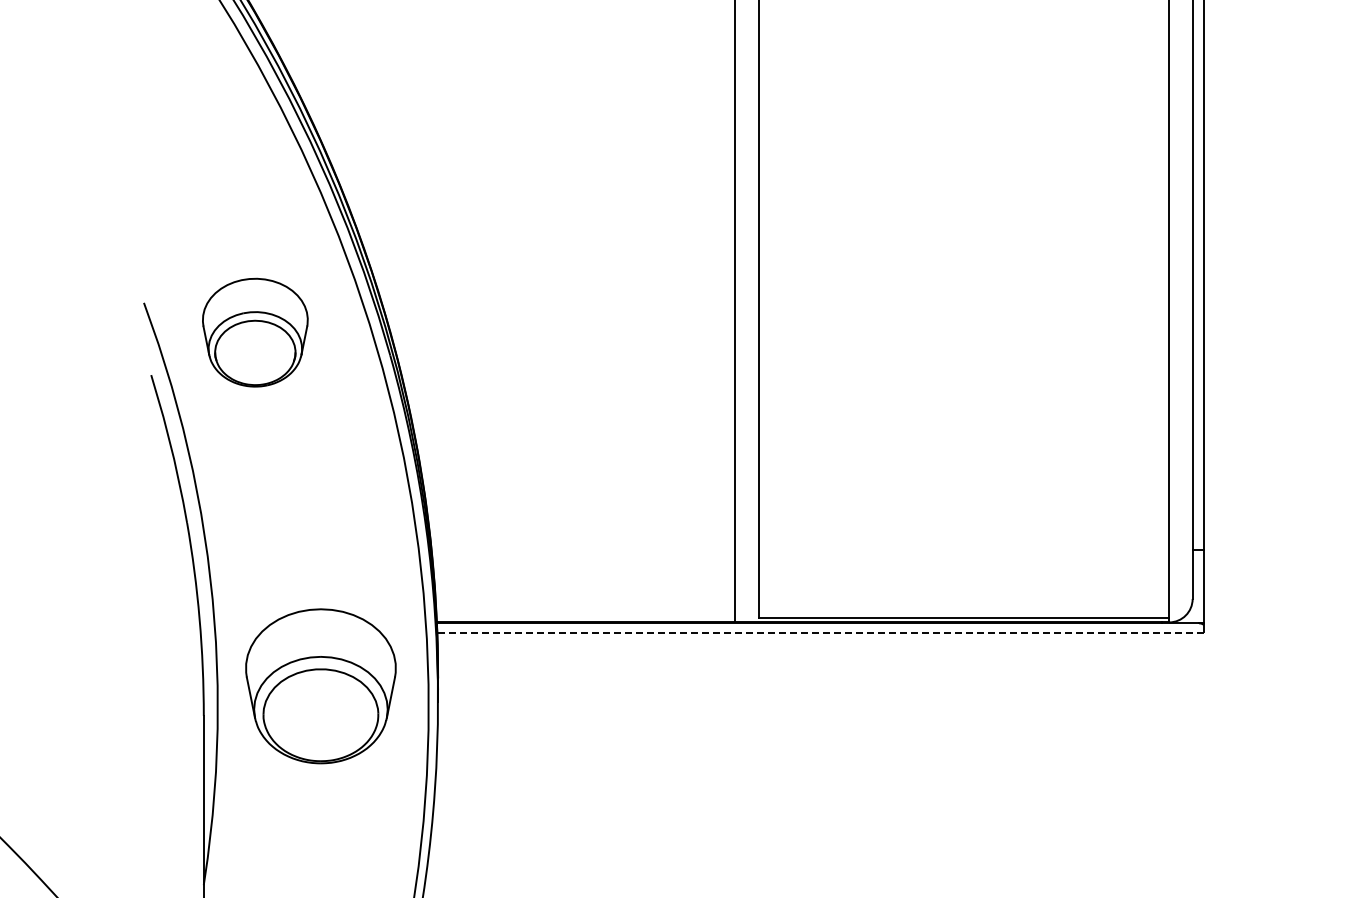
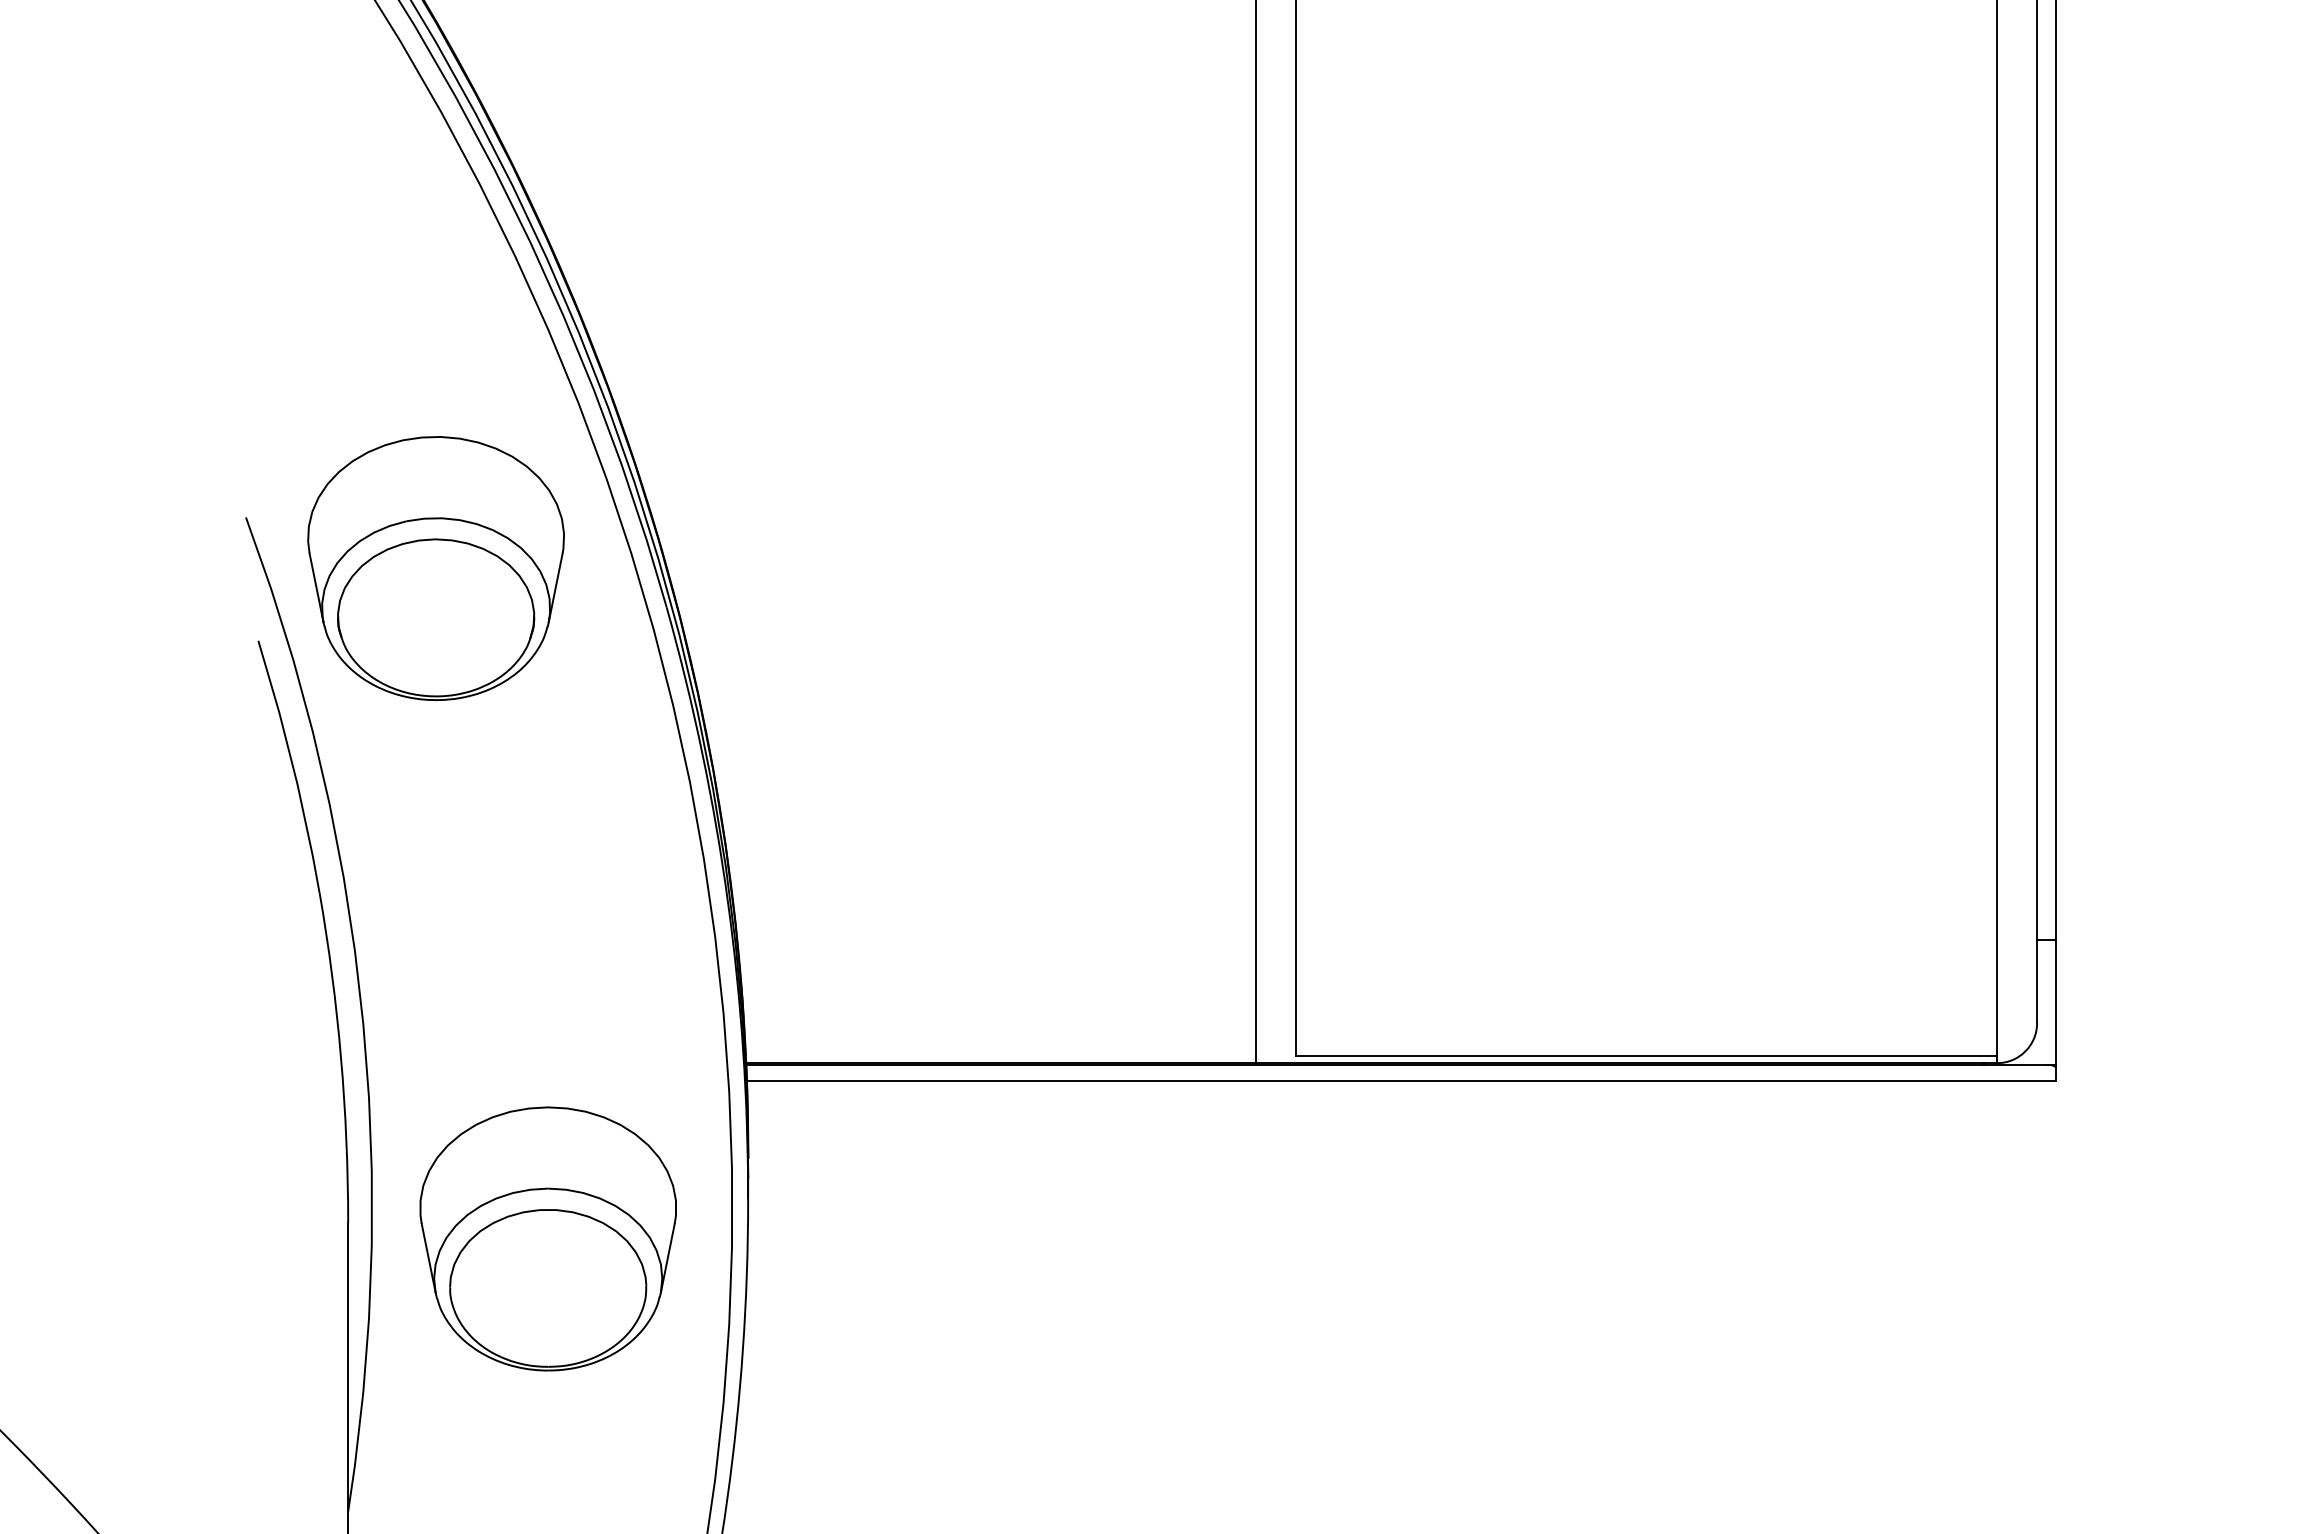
part: (255, 332) -> (436, 568), size x1.43
line: (820, 632) -> (1401, 1080), dashed -> solid
part: (320, 686) -> (547, 1239), moved

